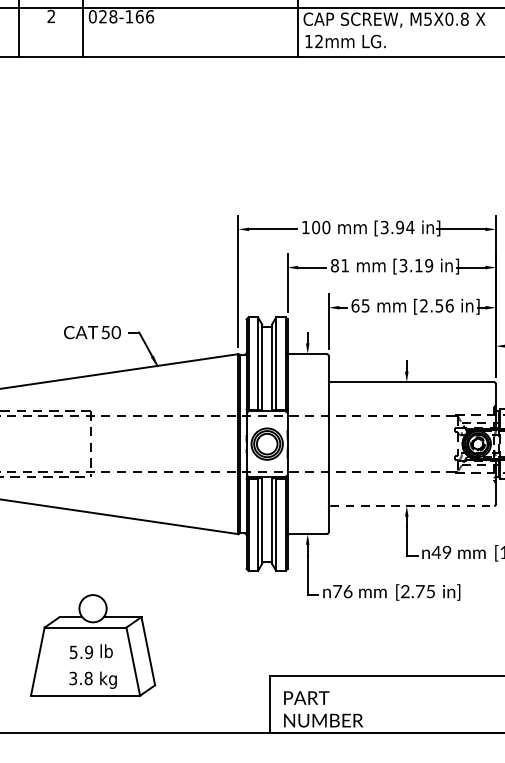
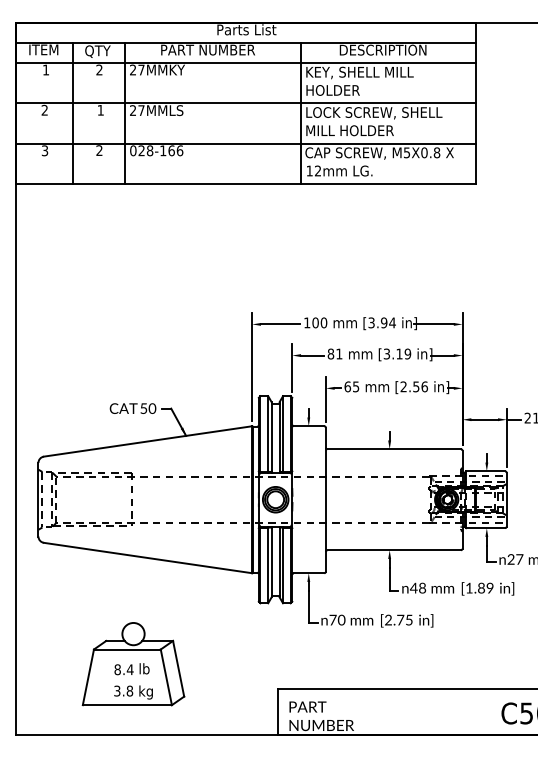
line: (412, 506) -> (394, 550), dashed -> solid
text: (447, 552) -> (422, 588), 49 -> 48
text: (347, 590) -> (341, 619), 76 -> 70
text: (80, 652) -> (123, 669), 5.9 -> 8.4

